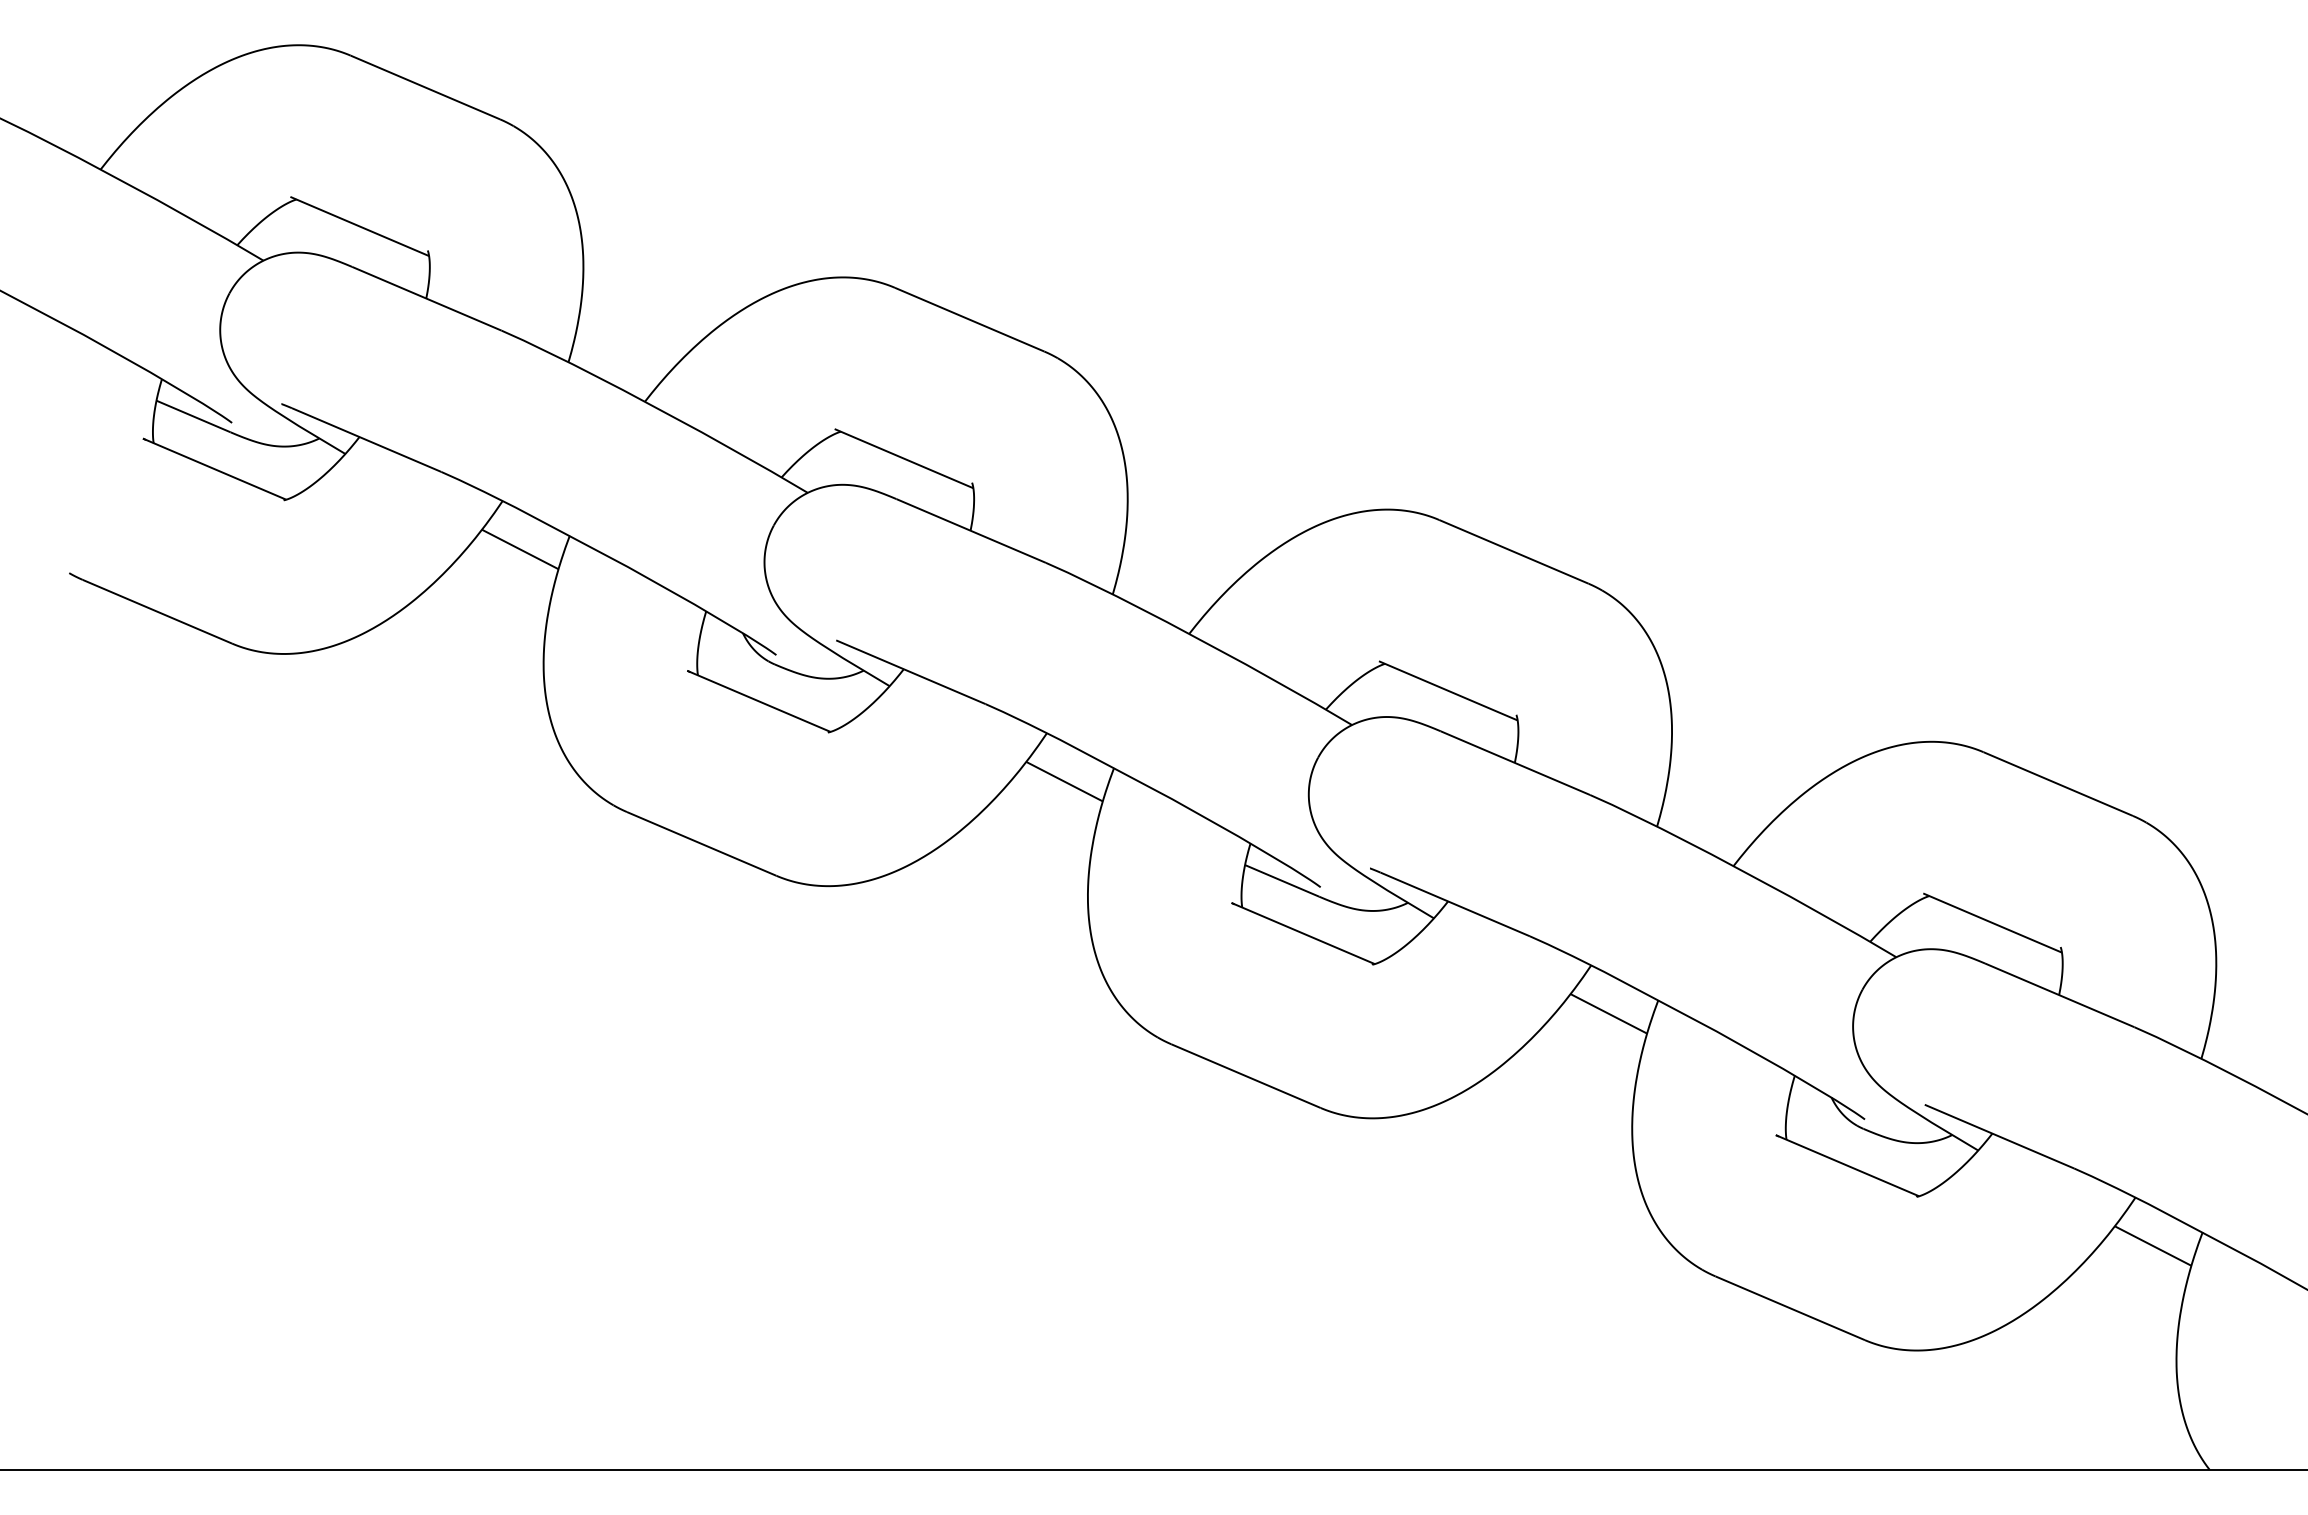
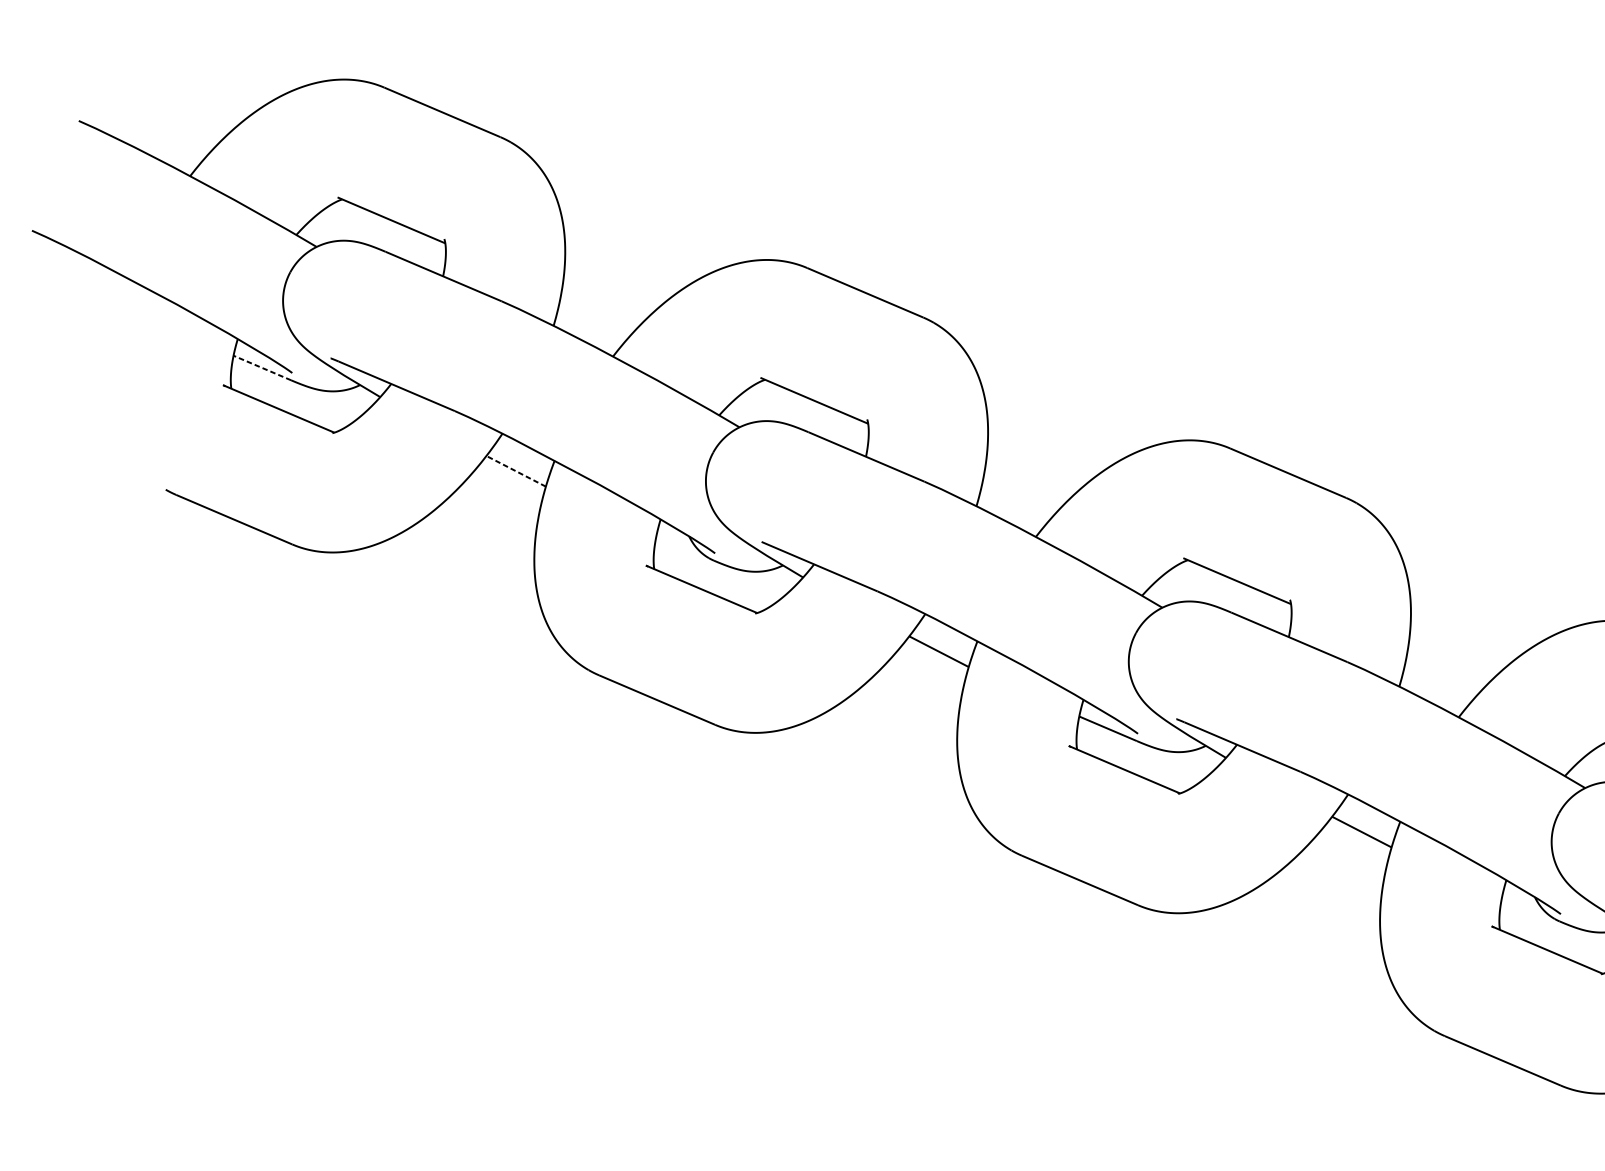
line: (193, 416) -> (262, 368), solid -> dashed
line: (519, 549) -> (515, 471), solid -> dashed

